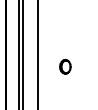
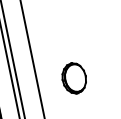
part: (65, 66) -> (74, 77), size x1.67

